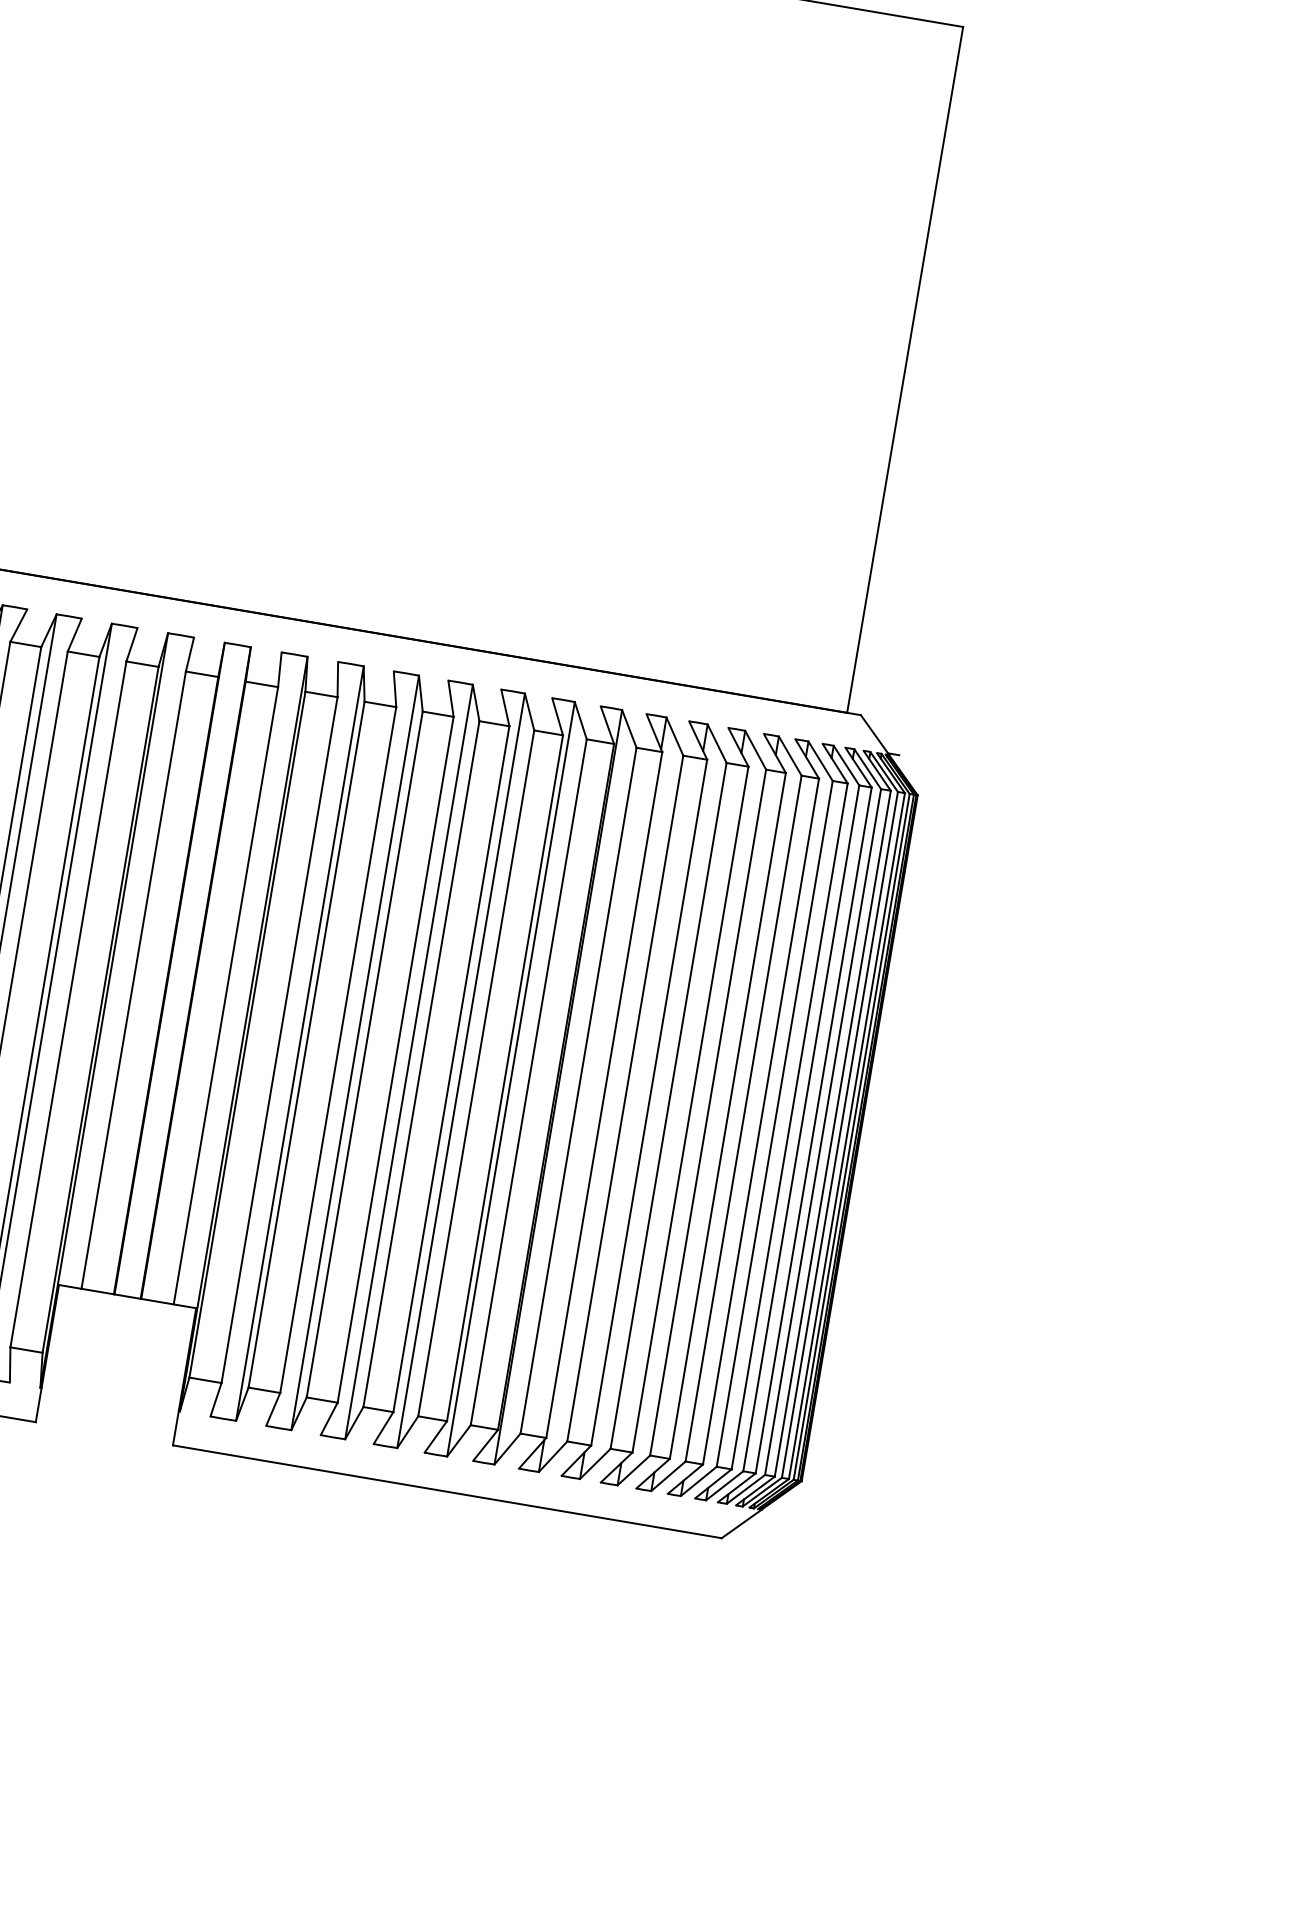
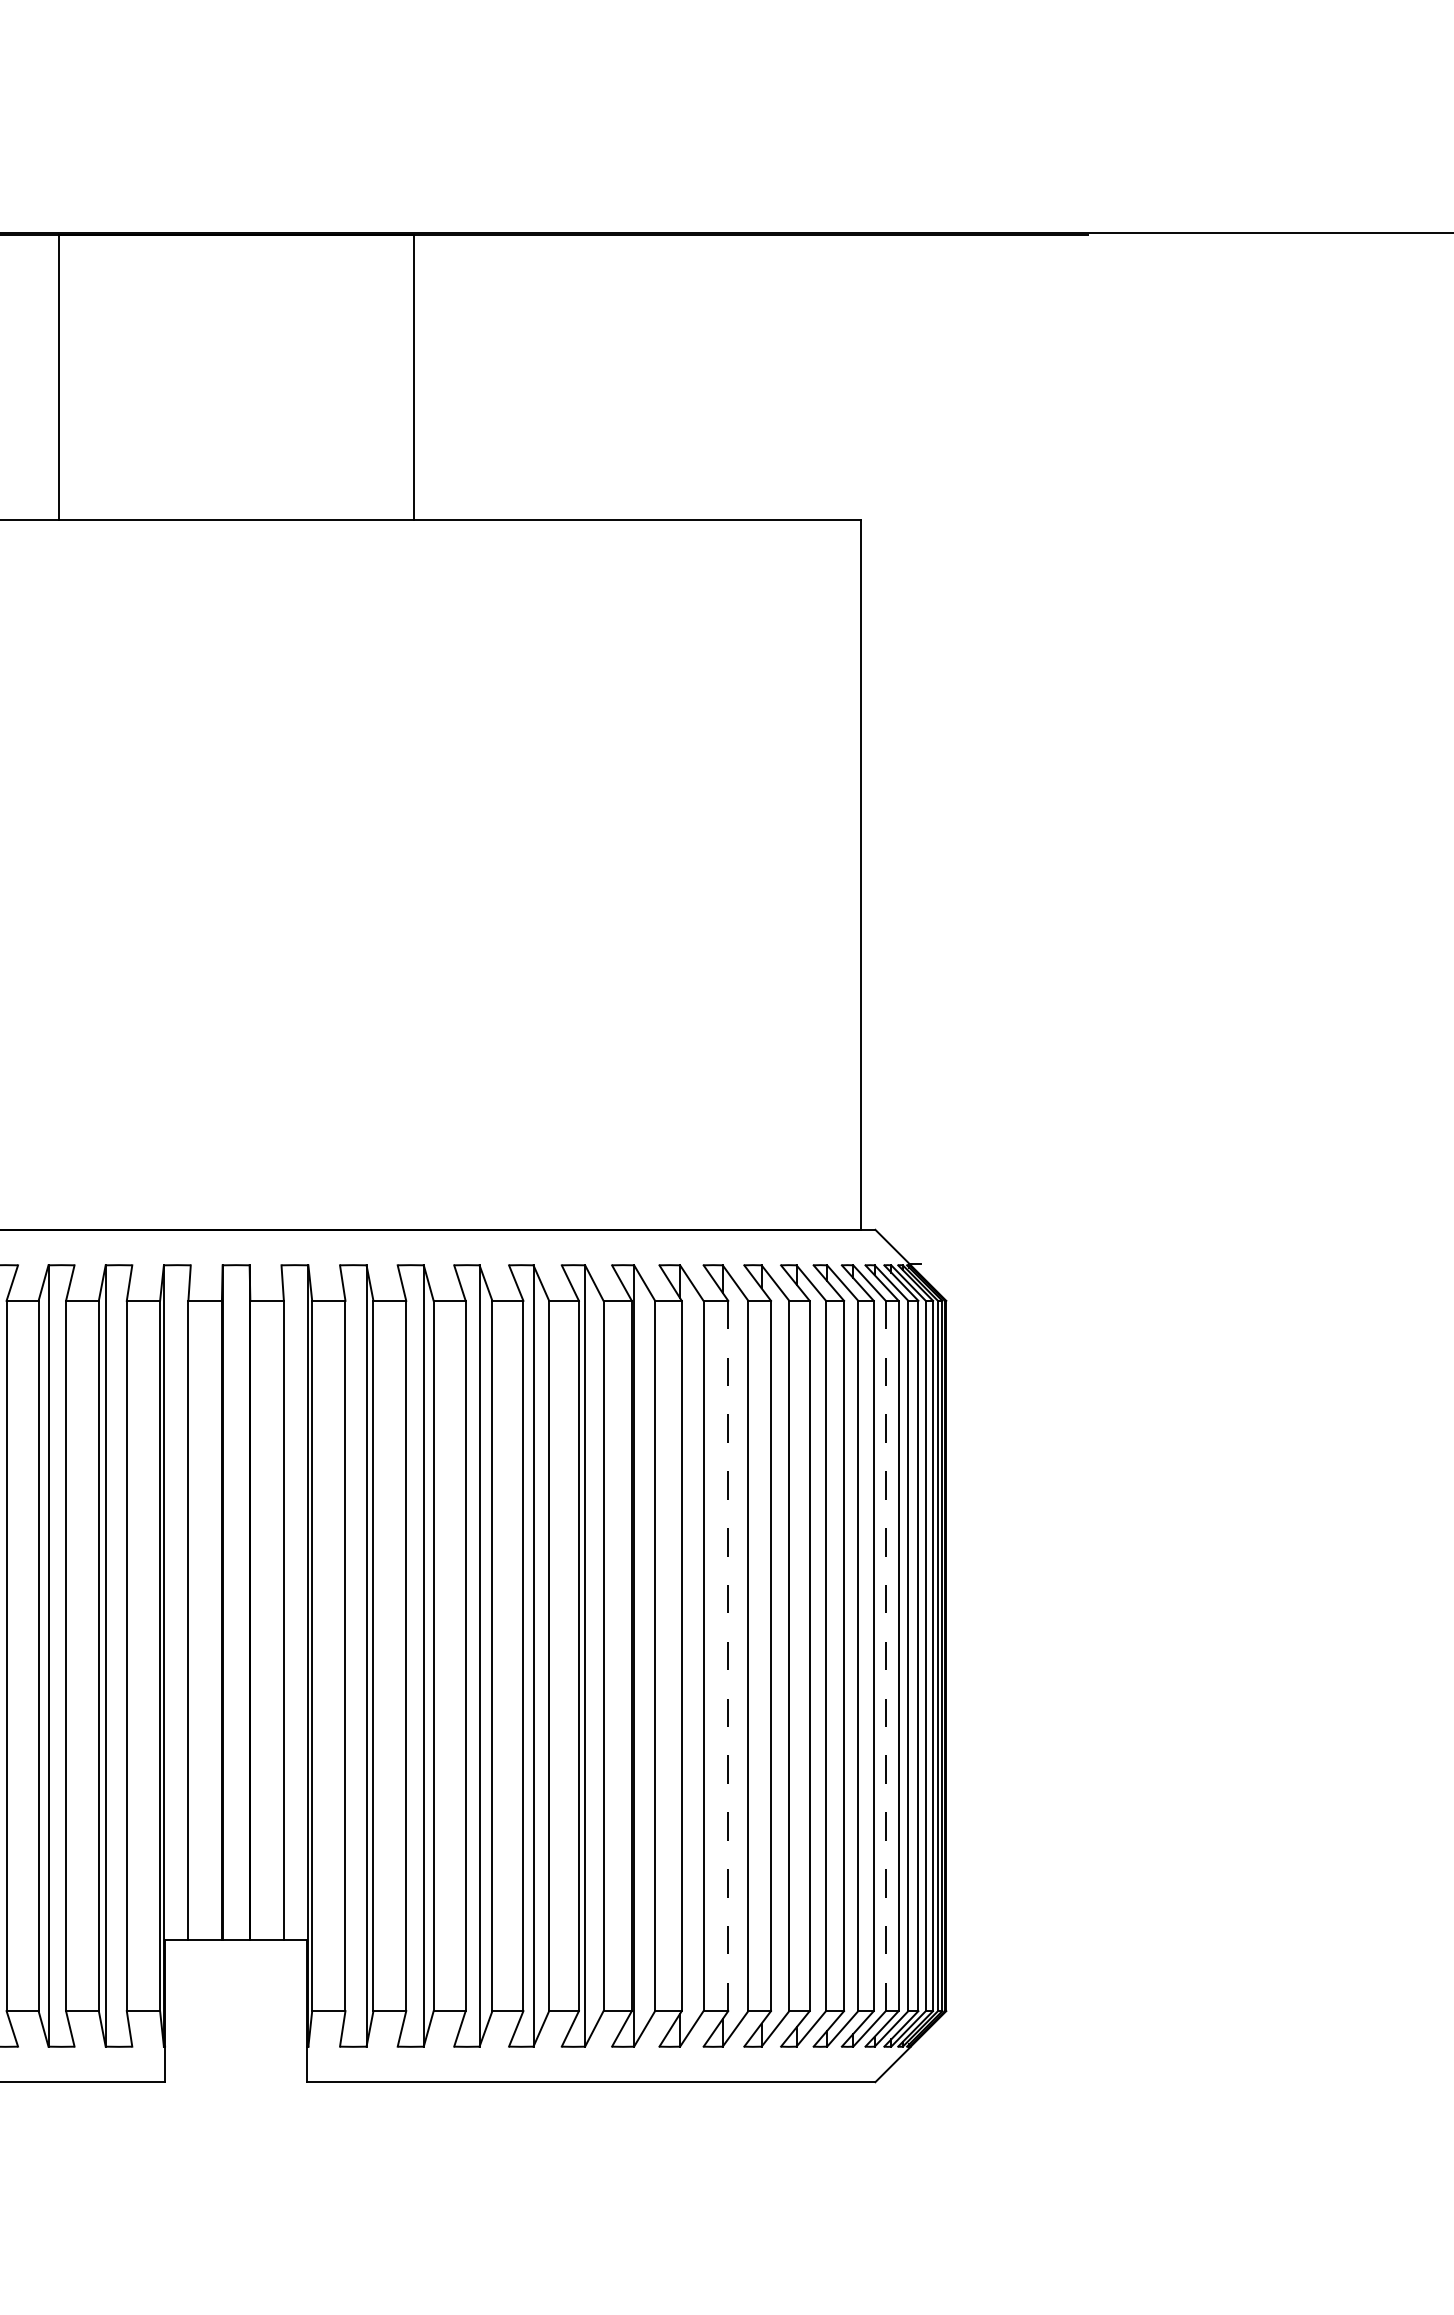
line: (649, 1102) -> (728, 1655), solid -> dashed
line: (801, 1127) -> (885, 1655), solid -> dashed

